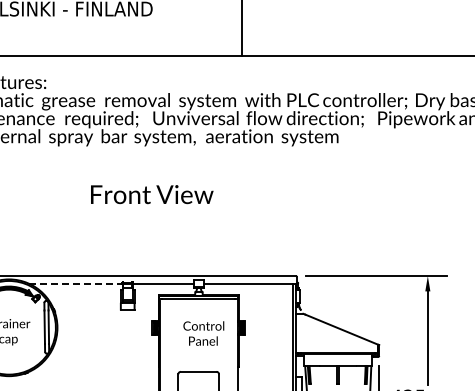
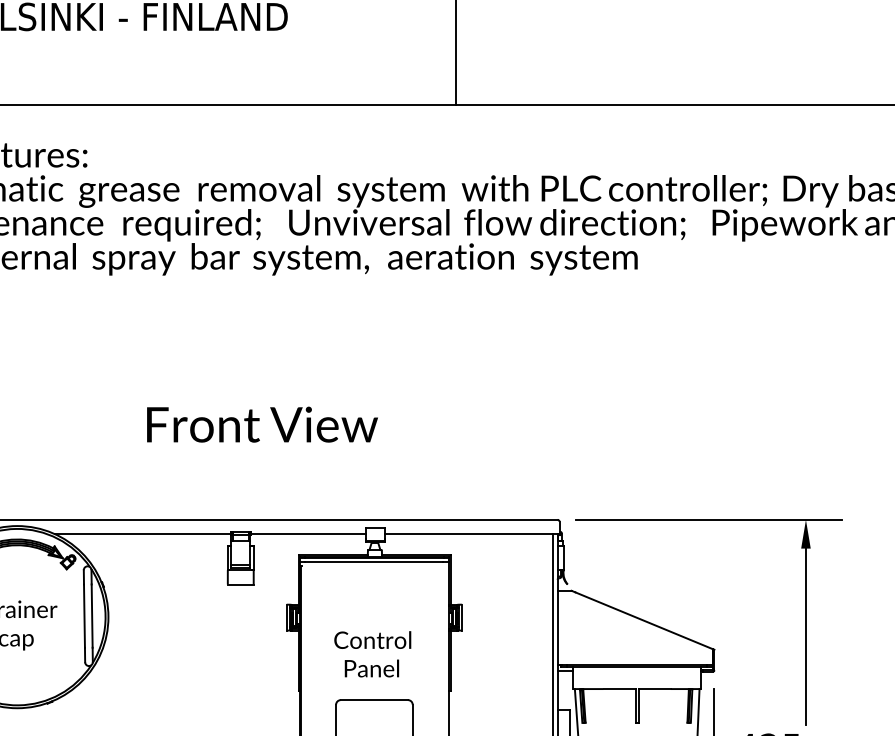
text: (152, 194) -> (262, 424), moved
line: (75, 283) -> (142, 533), dashed -> solid
text: (203, 333) -> (372, 654), moved

